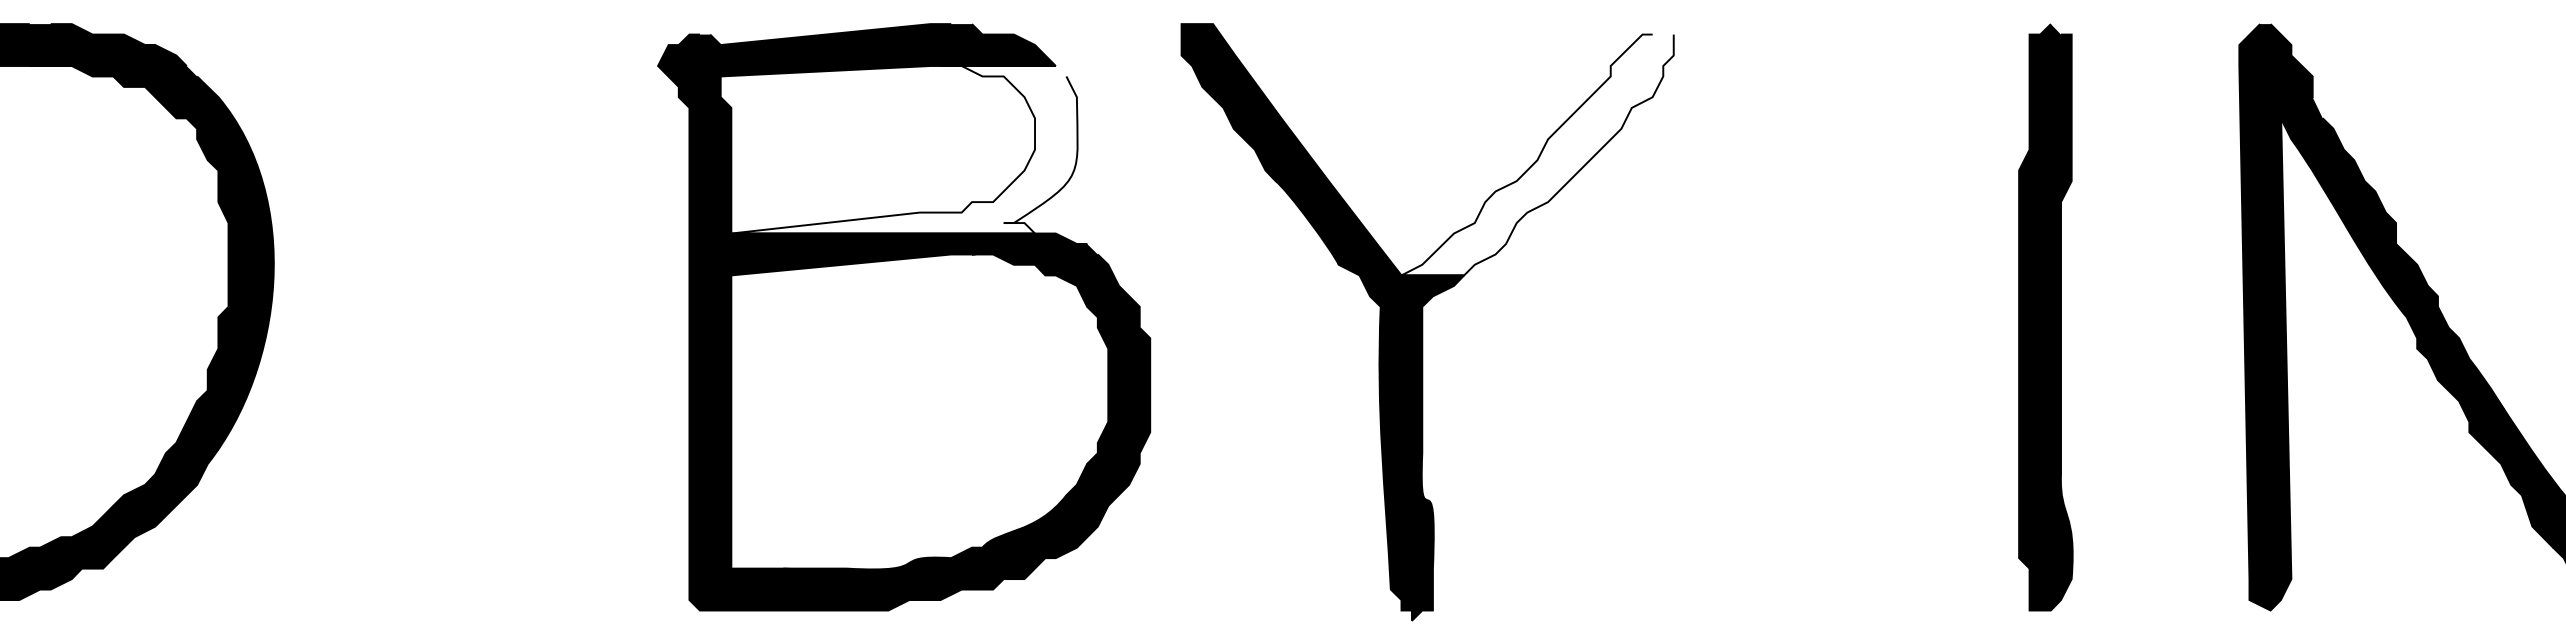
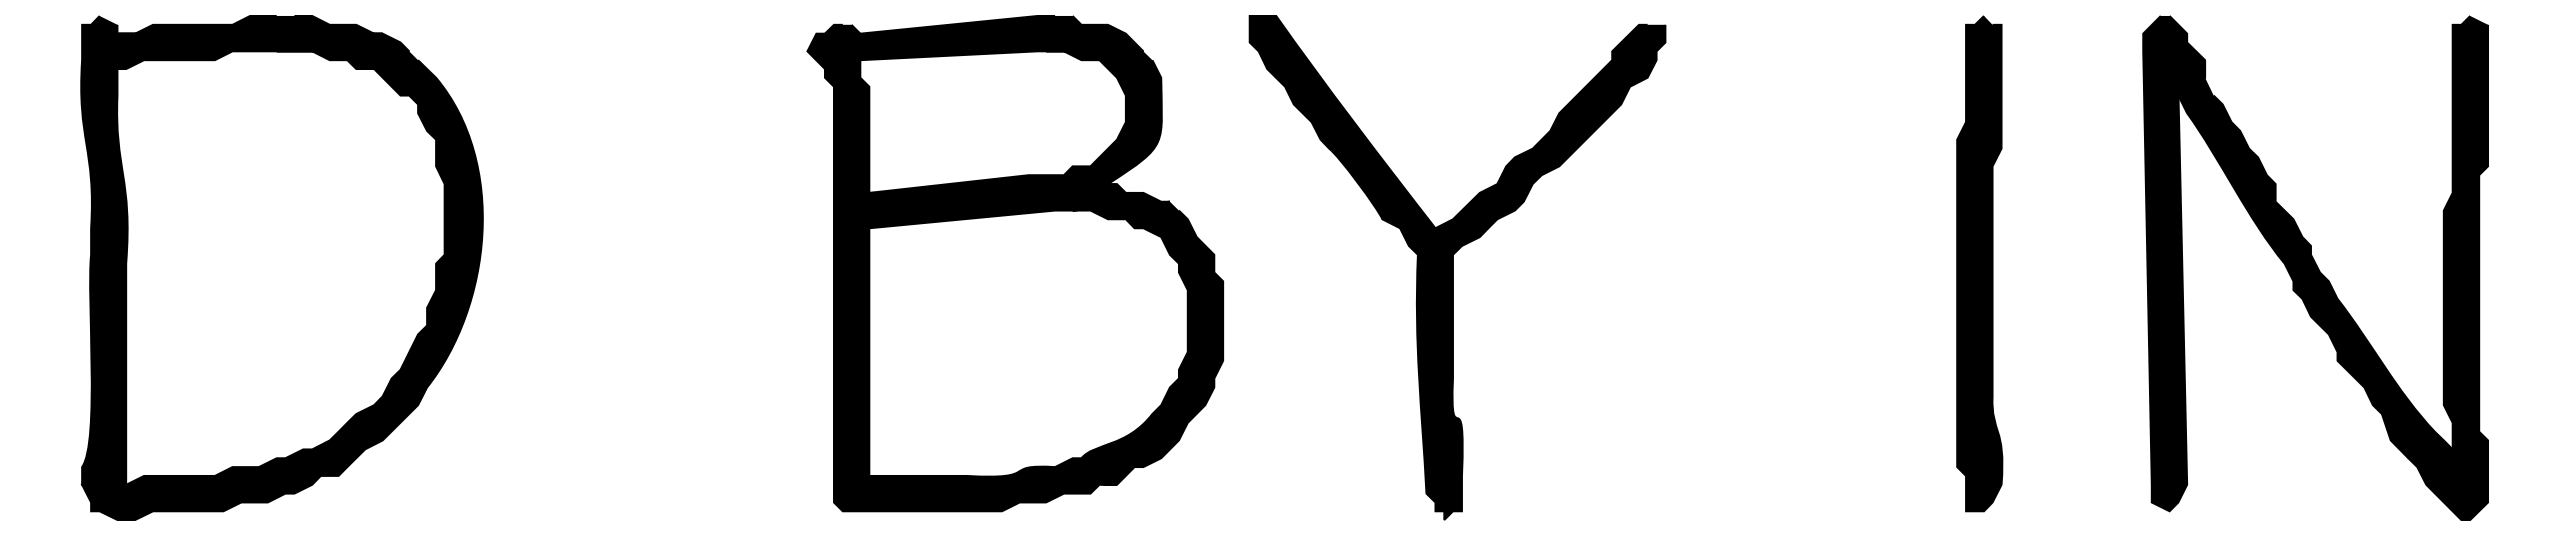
fill: (904, 149) -> (1015, 121), added
fill: (1537, 154) -> (1550, 126), added

